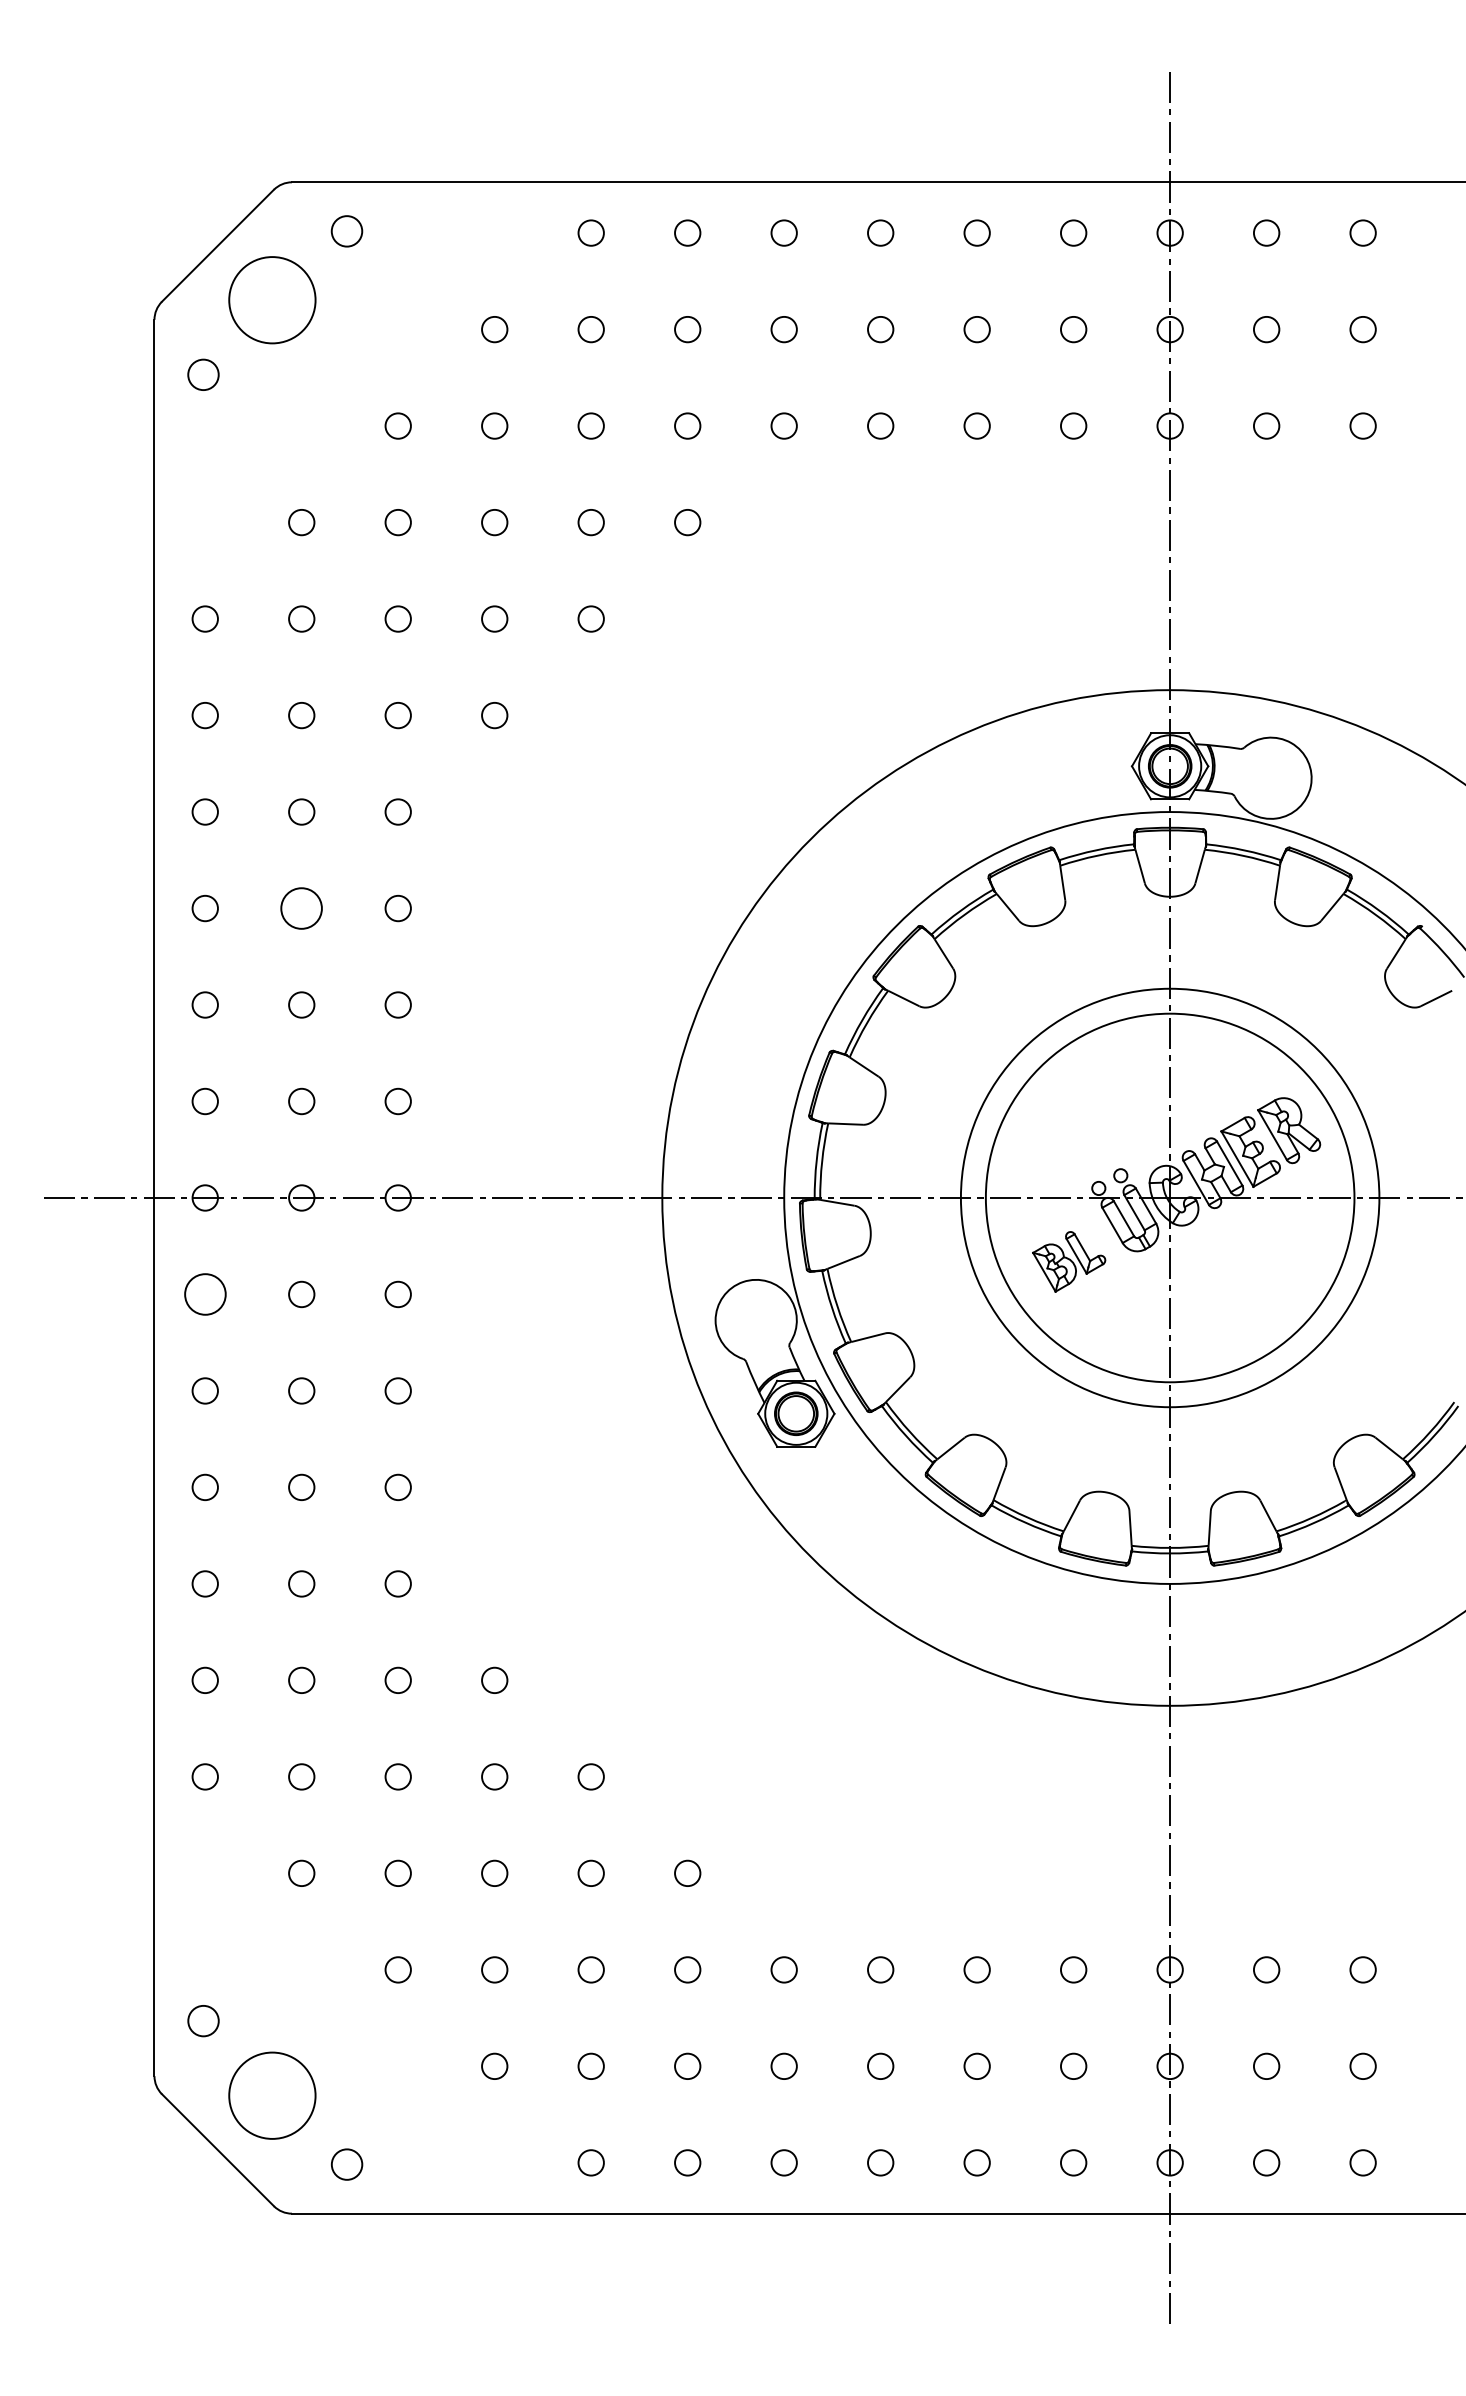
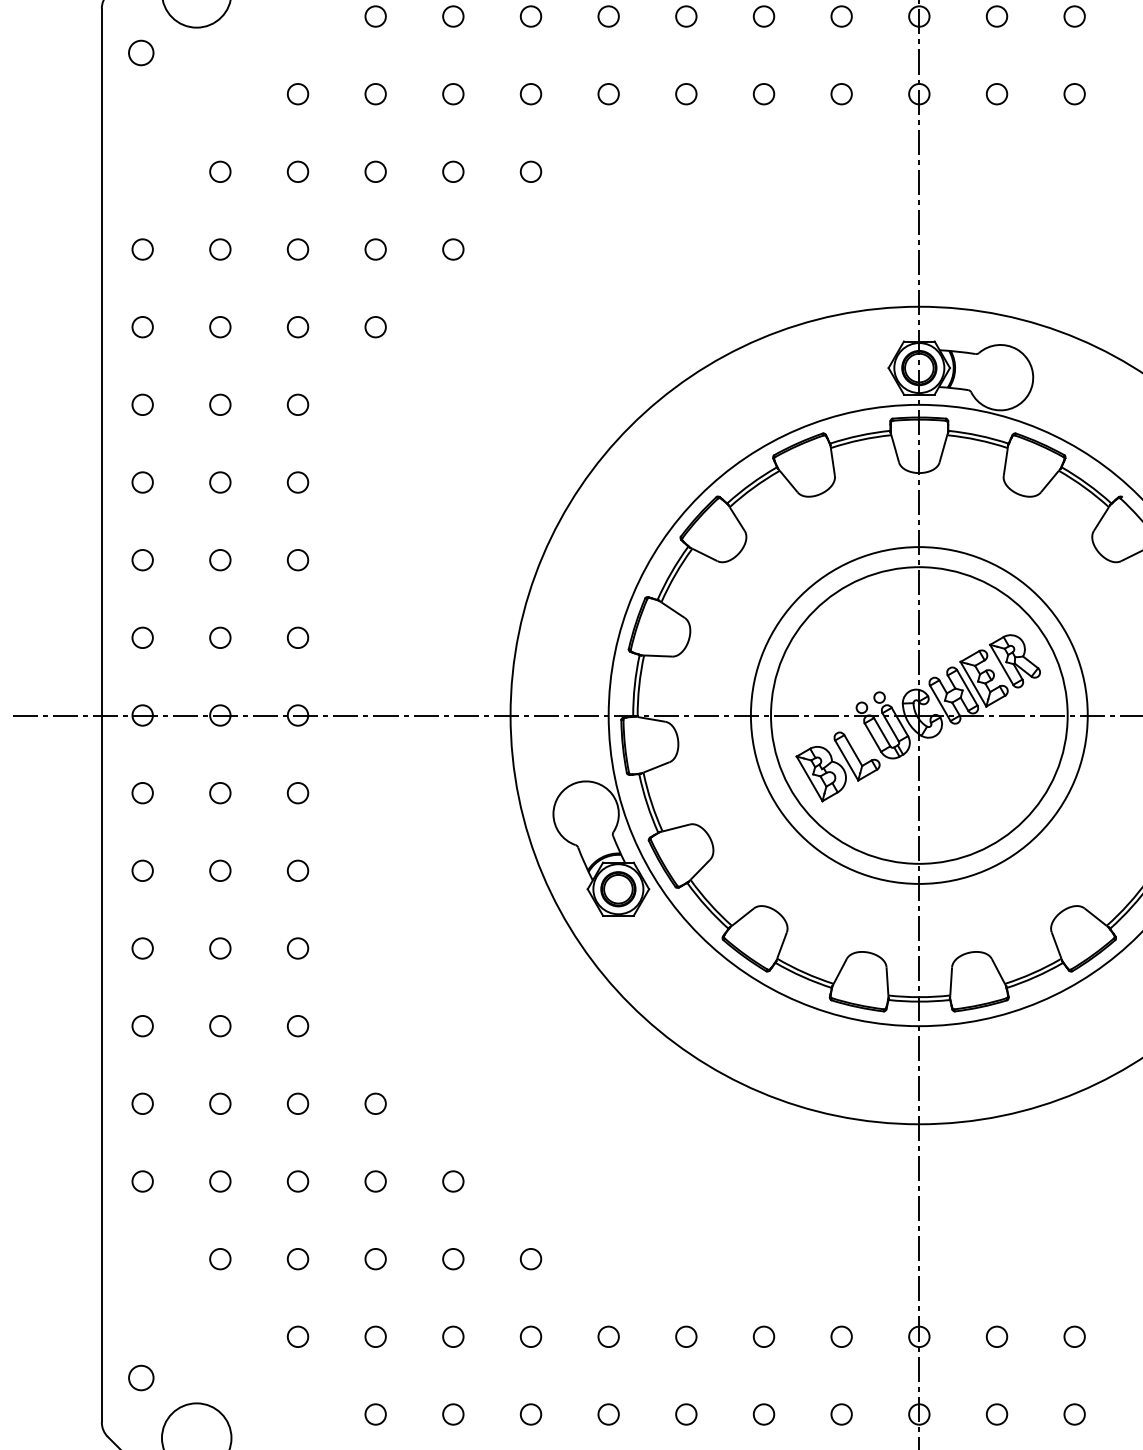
circle: (301, 908) -> (220, 482), size x0.62
part: (1068, 1261) -> (837, 766), size x1.43
circle: (204, 1294) -> (142, 793), size x0.62

